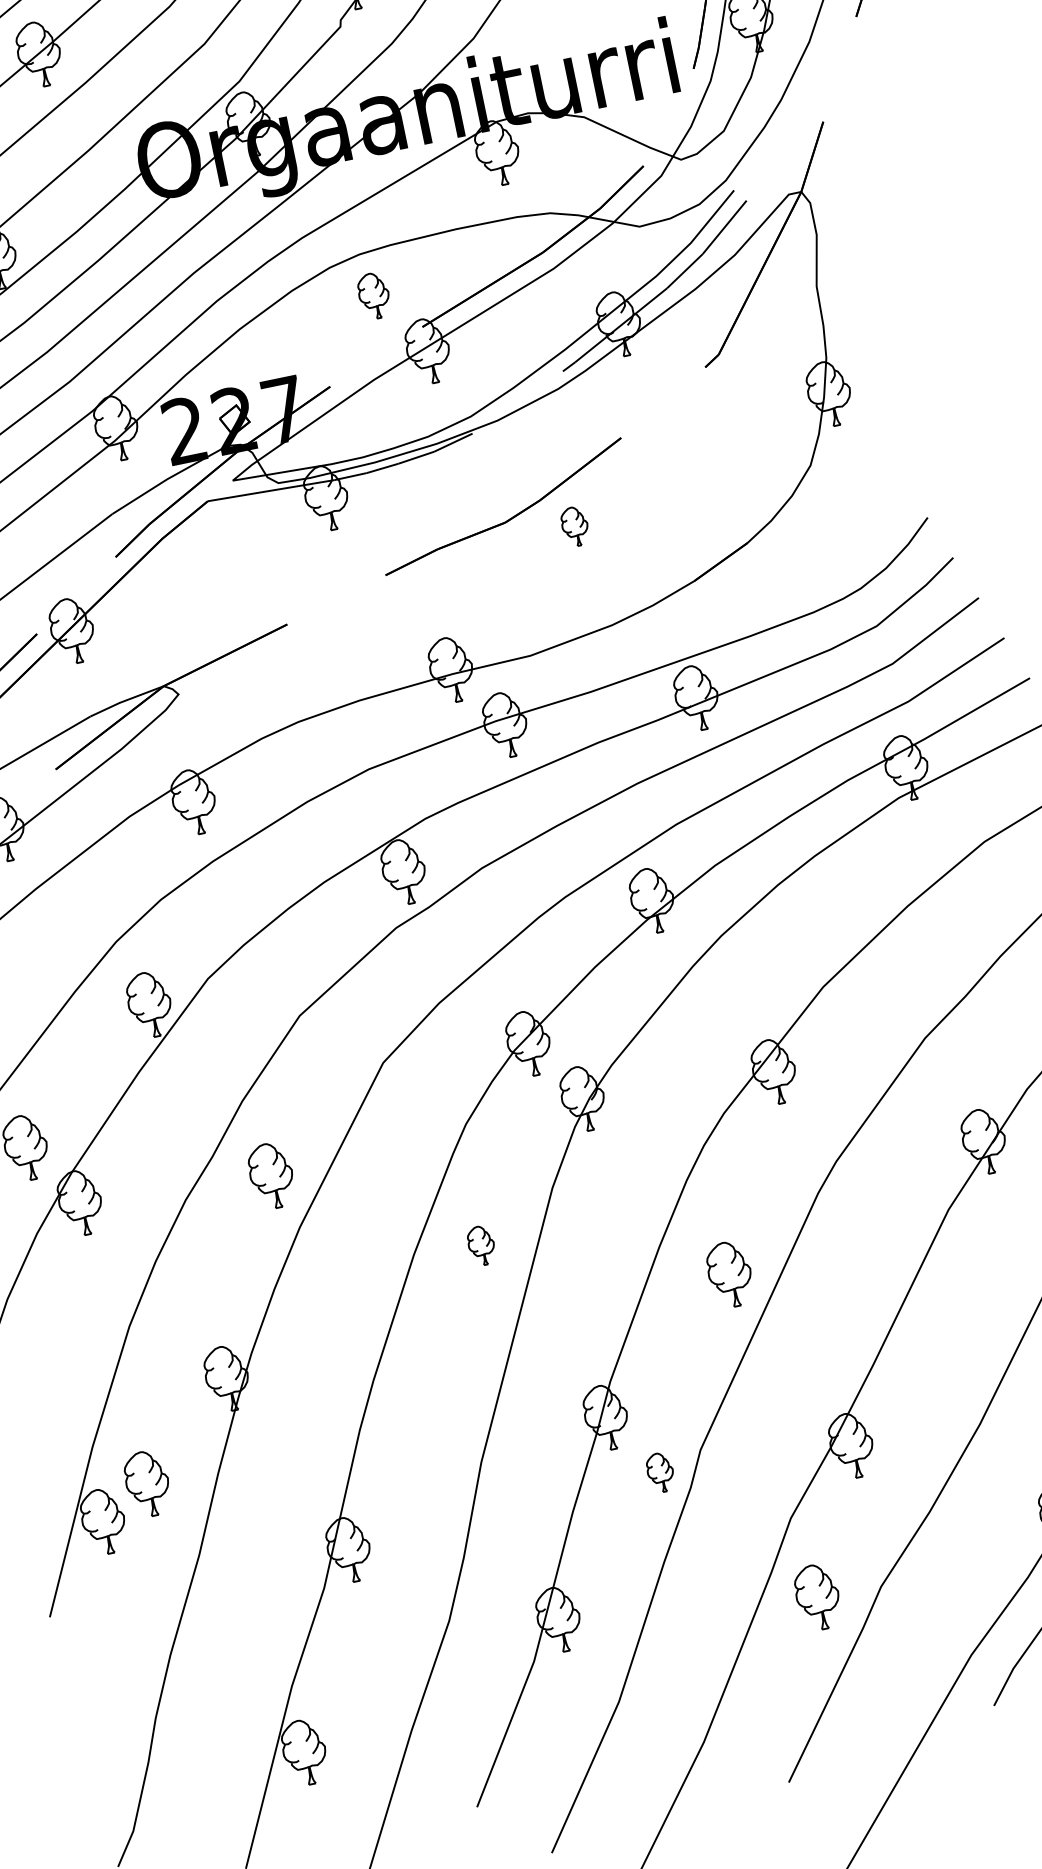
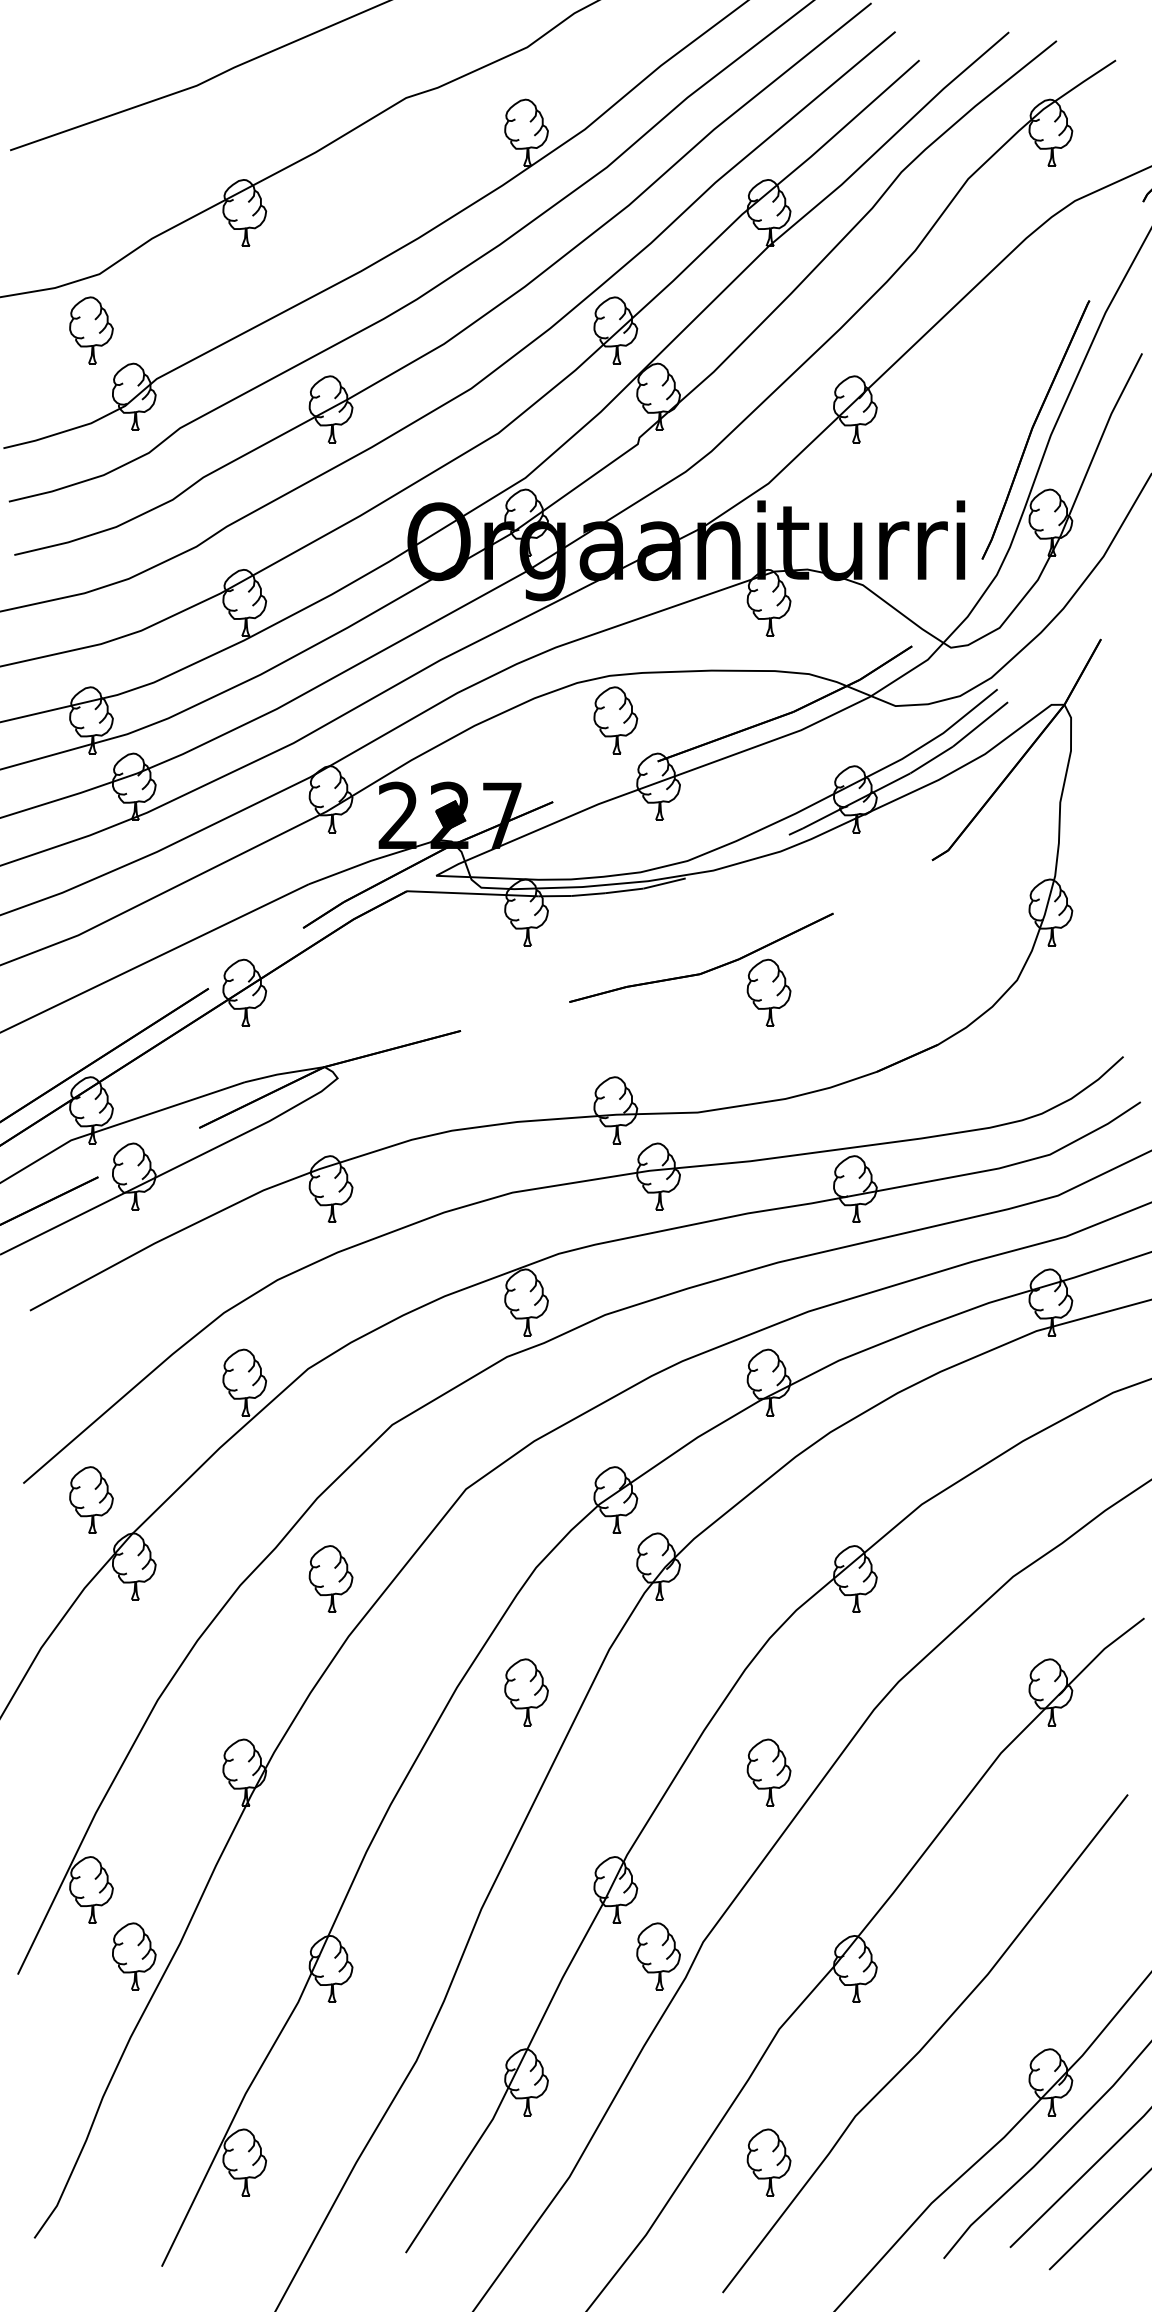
part: (373, 296) -> (615, 720), size x1.43
fill: (234, 419) -> (450, 815), added
part: (574, 526) -> (768, 992), size x1.67
part: (481, 1245) -> (526, 1692), size x1.67
part: (660, 1472) -> (658, 1956), size x1.67
part: (147, 1483) -> (134, 1956), moved
part: (817, 1597) -> (768, 2162), moved

